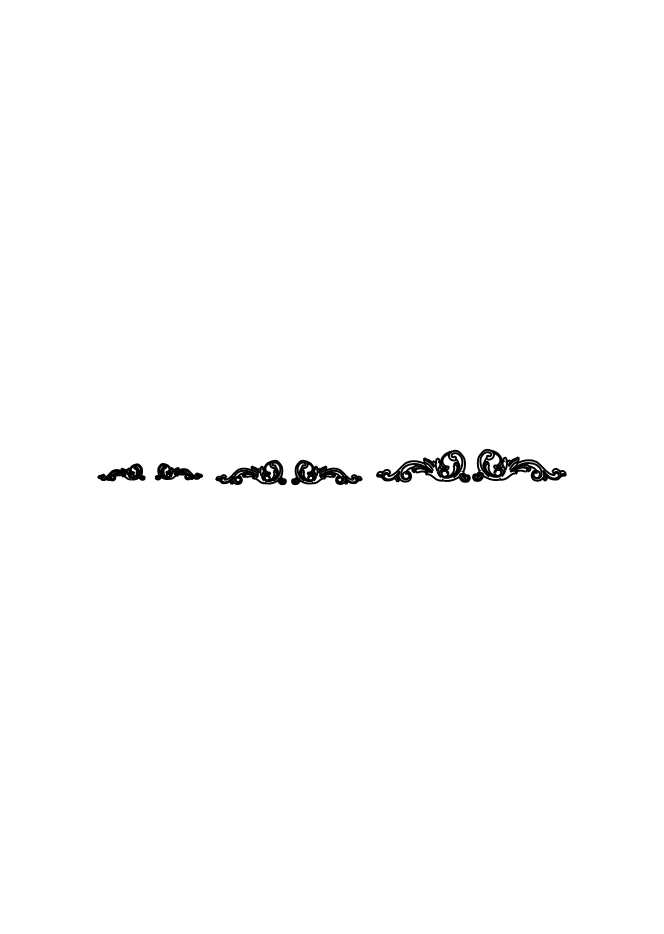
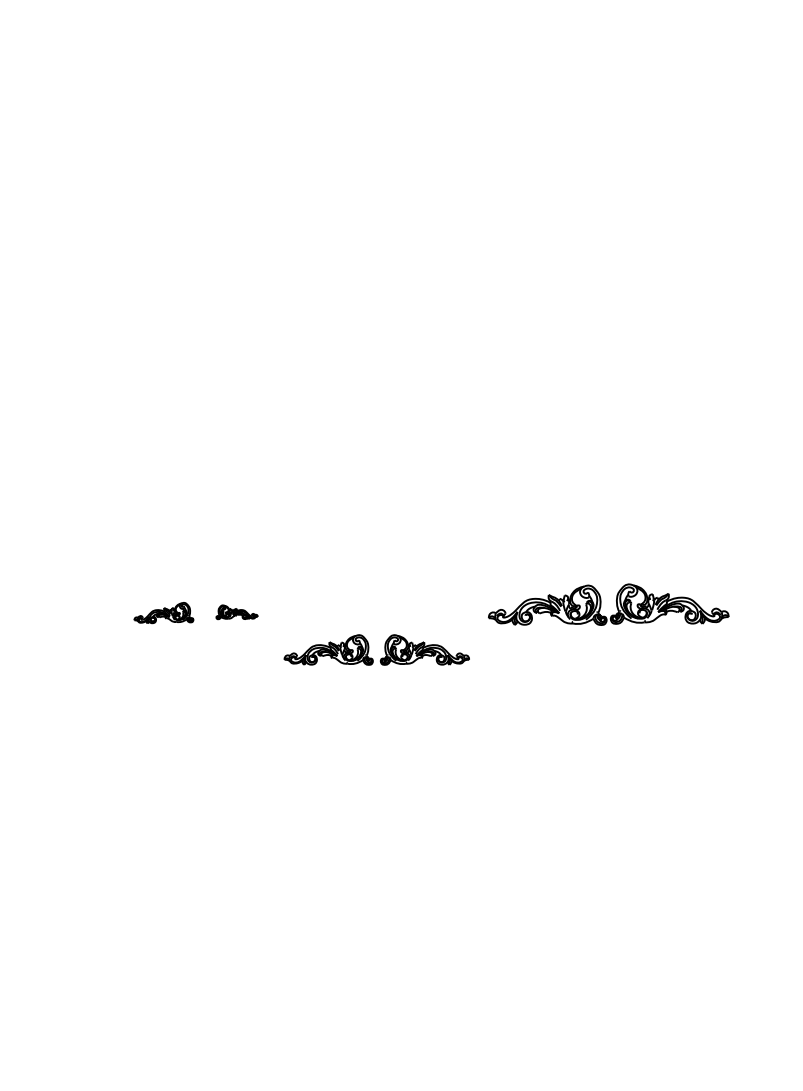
part: (178, 471) -> (236, 611), size x0.7
part: (288, 471) -> (376, 648), moved

